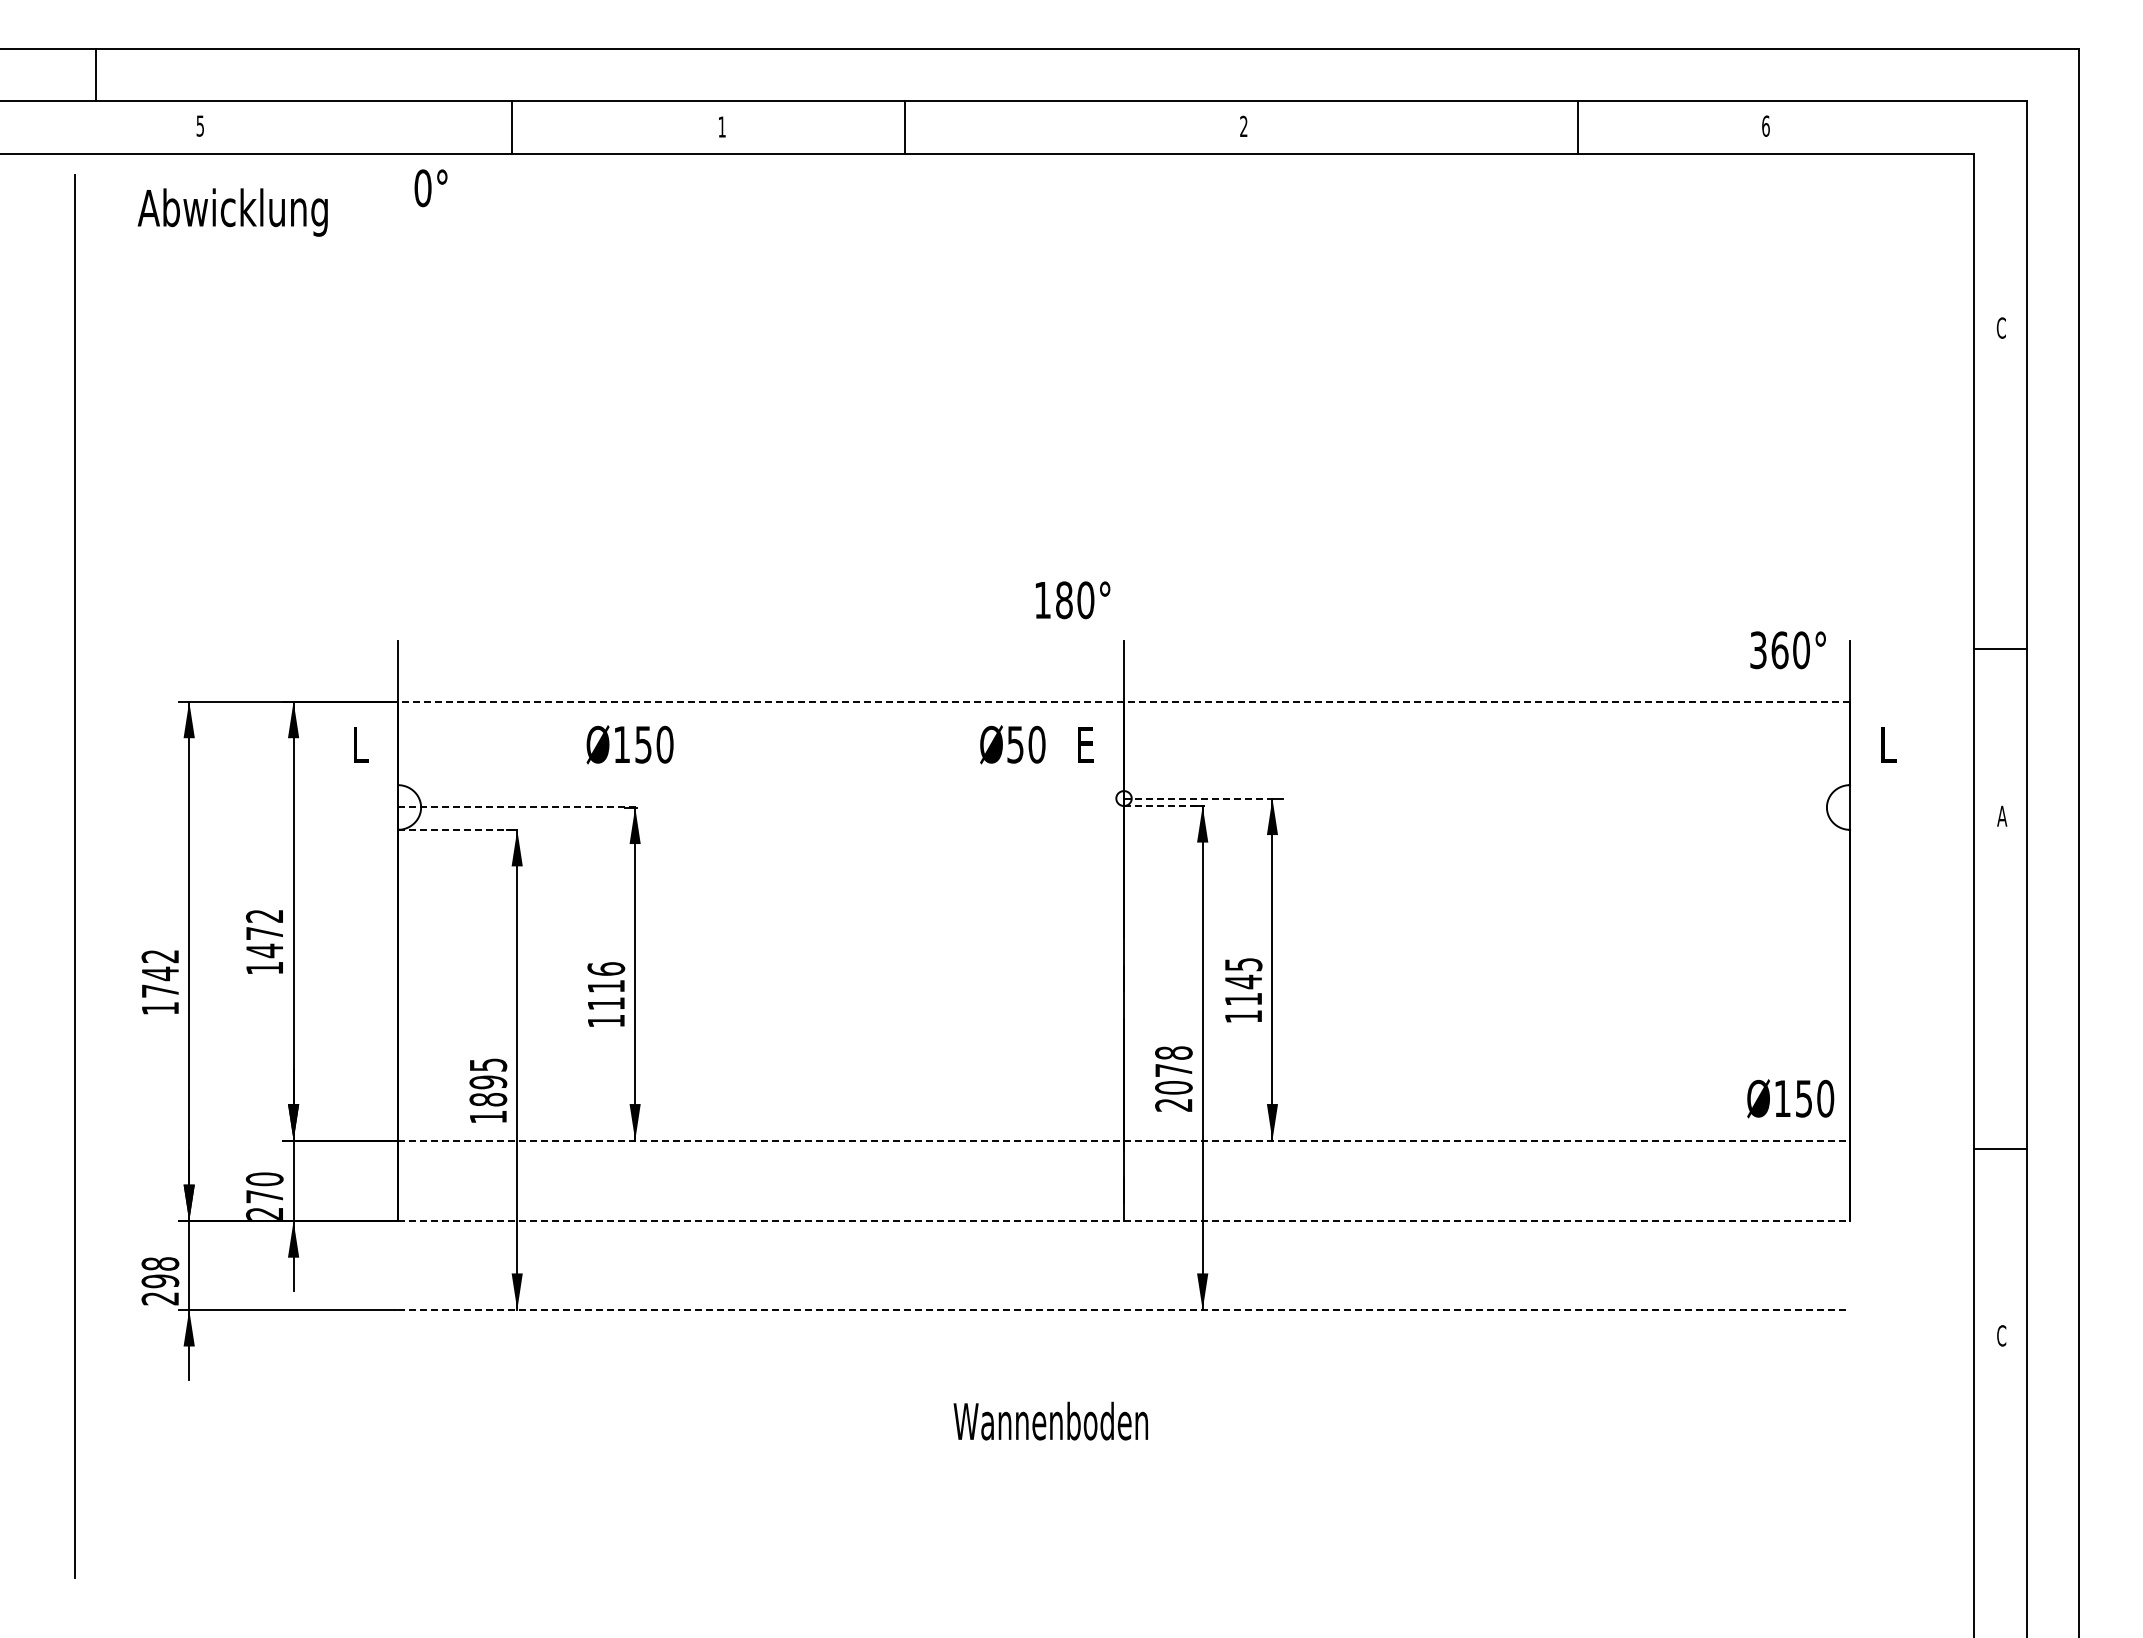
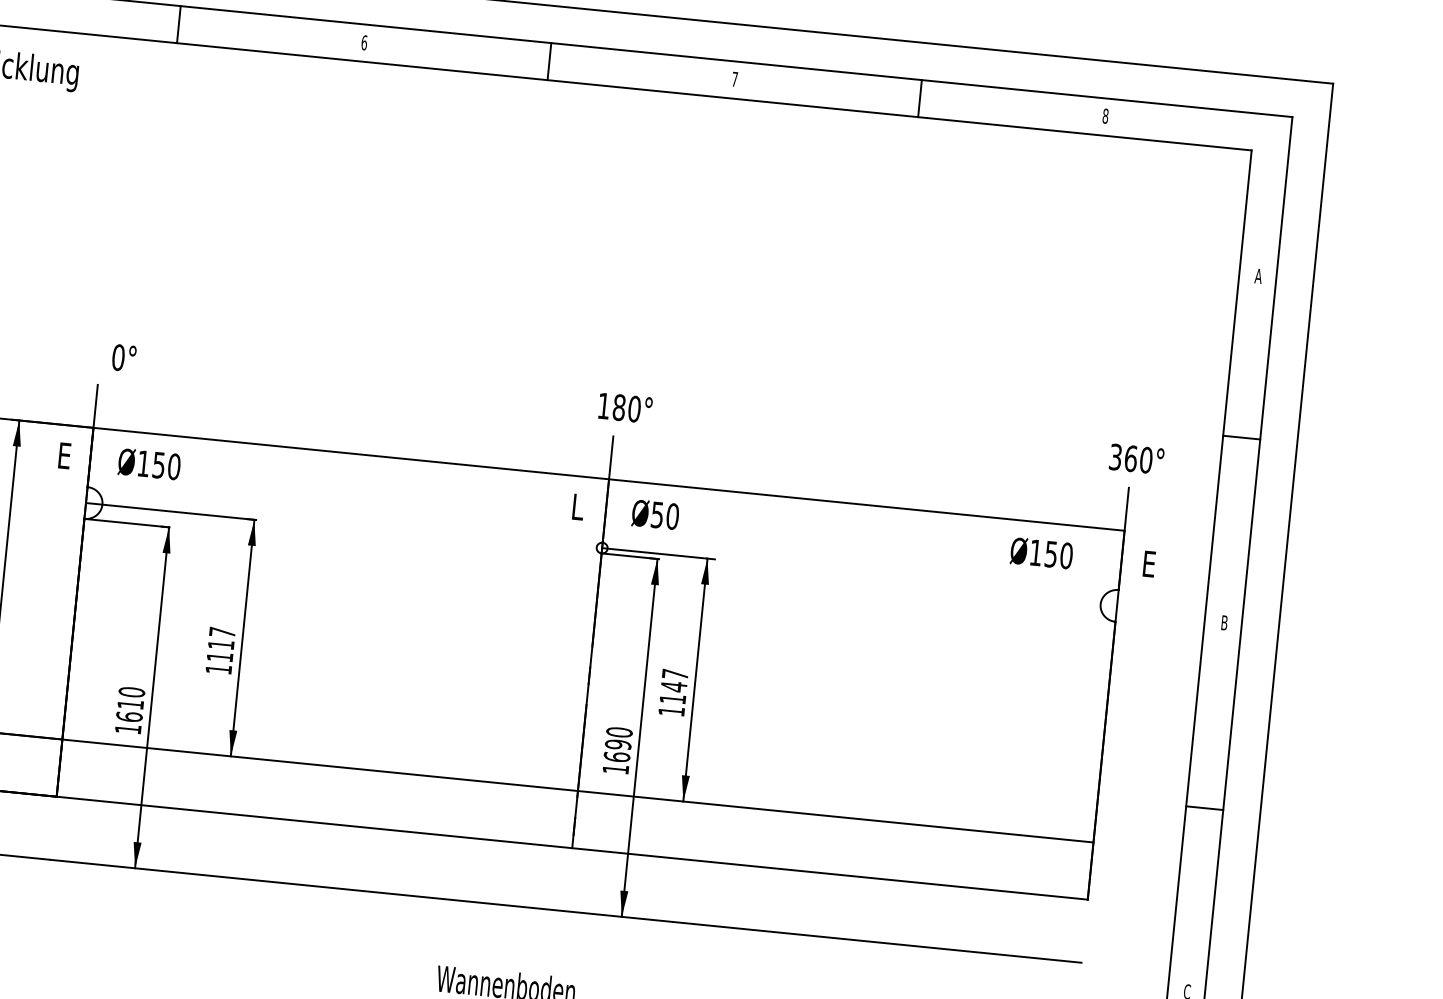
text: (1243, 125) -> (734, 78), 2 -> 7
text: (1765, 125) -> (1105, 115), 6 -> 8
text: (722, 126) -> (364, 42), 1 -> 6
line: (511, 127) -> (178, 24), moved
line: (904, 127) -> (549, 61), moved
line: (1577, 127) -> (919, 98), moved
text: (430, 188) -> (123, 358), moved
text: (2001, 327) -> (1258, 275), C -> A
text: (1072, 600) -> (625, 408), moved
line: (2000, 649) -> (1241, 437), moved
text: (1787, 650) -> (1136, 459), moved
line: (1123, 701) -> (608, 479), dashed -> solid
text: (1890, 736) -> (1150, 558), L -> E
text: (363, 744) -> (65, 455), L -> E
text: (629, 744) -> (149, 464), moved
text: (1012, 744) -> (655, 514), moved
text: (1087, 744) -> (580, 507), E -> L
line: (1197, 798) -> (654, 553), dashed -> solid
line: (1164, 806) -> (630, 556), dashed -> solid
line: (517, 807) -> (170, 511), dashed -> solid
text: (2002, 815) -> (1224, 622), A -> B
line: (457, 829) -> (126, 522), dashed -> solid
text: (1243, 964) -> (675, 674), 1145 -> 1147
text: (606, 968) -> (222, 632), 1116 -> 1117
text: (1173, 1078) -> (617, 750), 2078 -> 1690
text: (488, 1082) -> (130, 704), 1895 -> 1610
text: (1790, 1098) -> (1041, 553), moved
line: (1124, 1140) -> (578, 790), dashed -> solid
line: (2000, 1149) -> (1204, 808), moved
line: (1124, 1221) -> (572, 848), dashed -> solid
line: (1124, 1309) -> (566, 910), dashed -> solid

